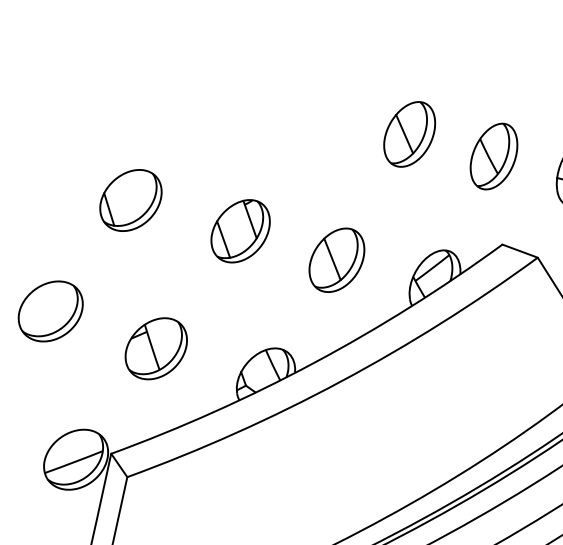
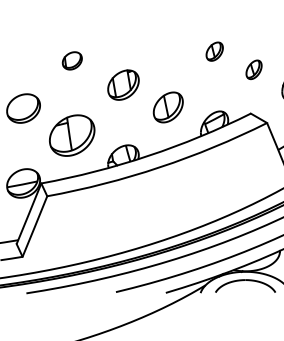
part: (409, 133) -> (214, 51), size x0.6
part: (492, 156) -> (253, 69), size x0.6
part: (131, 199) -> (72, 60), size x0.6
part: (156, 348) -> (72, 135), size x1.4

